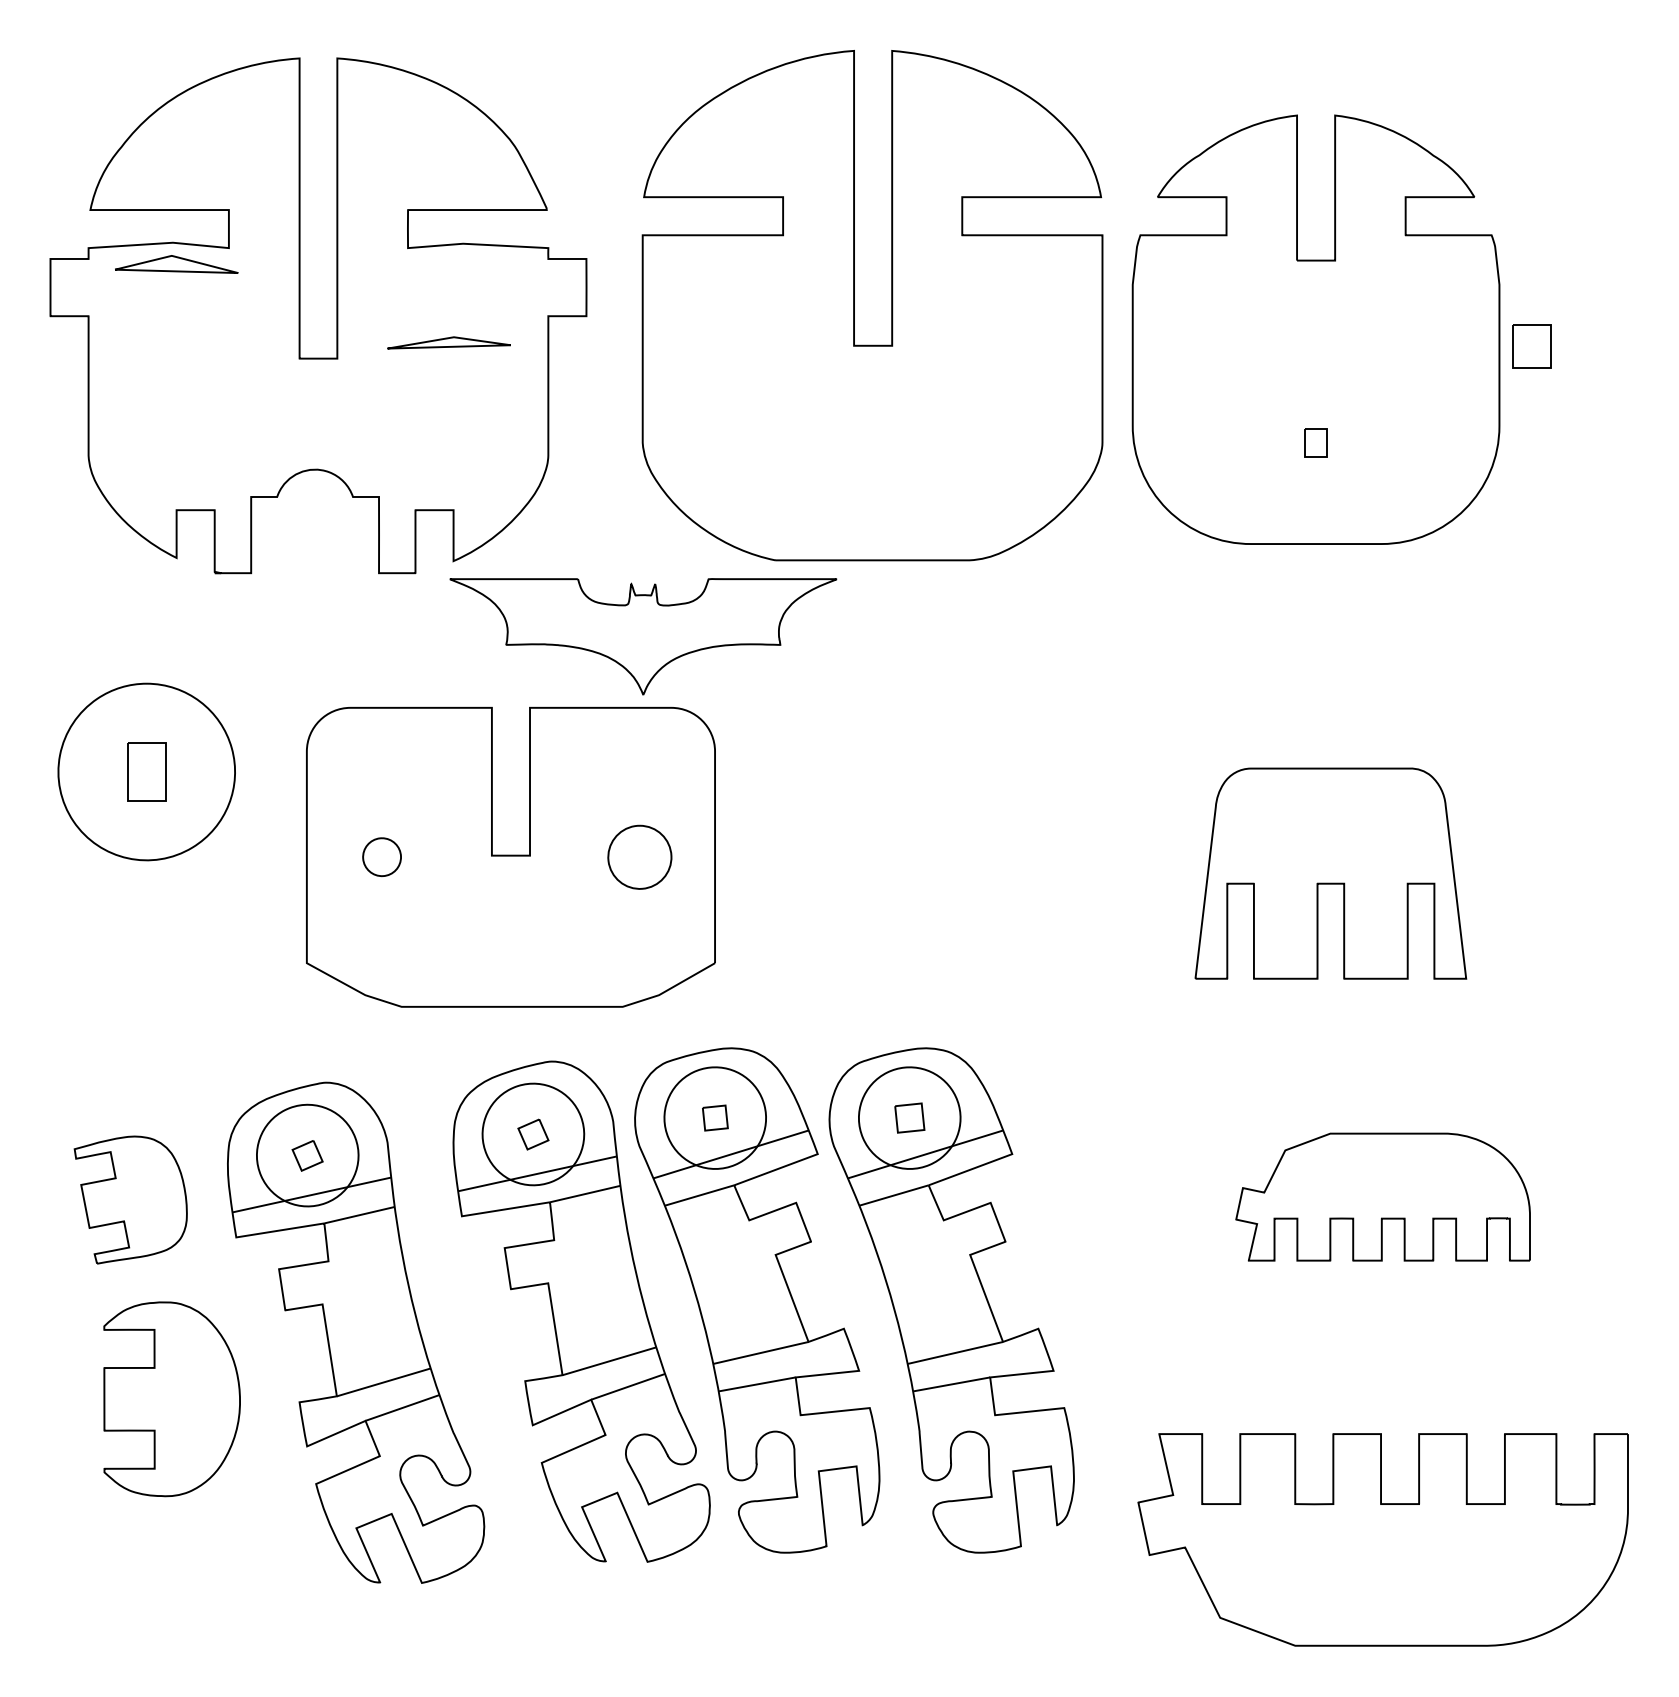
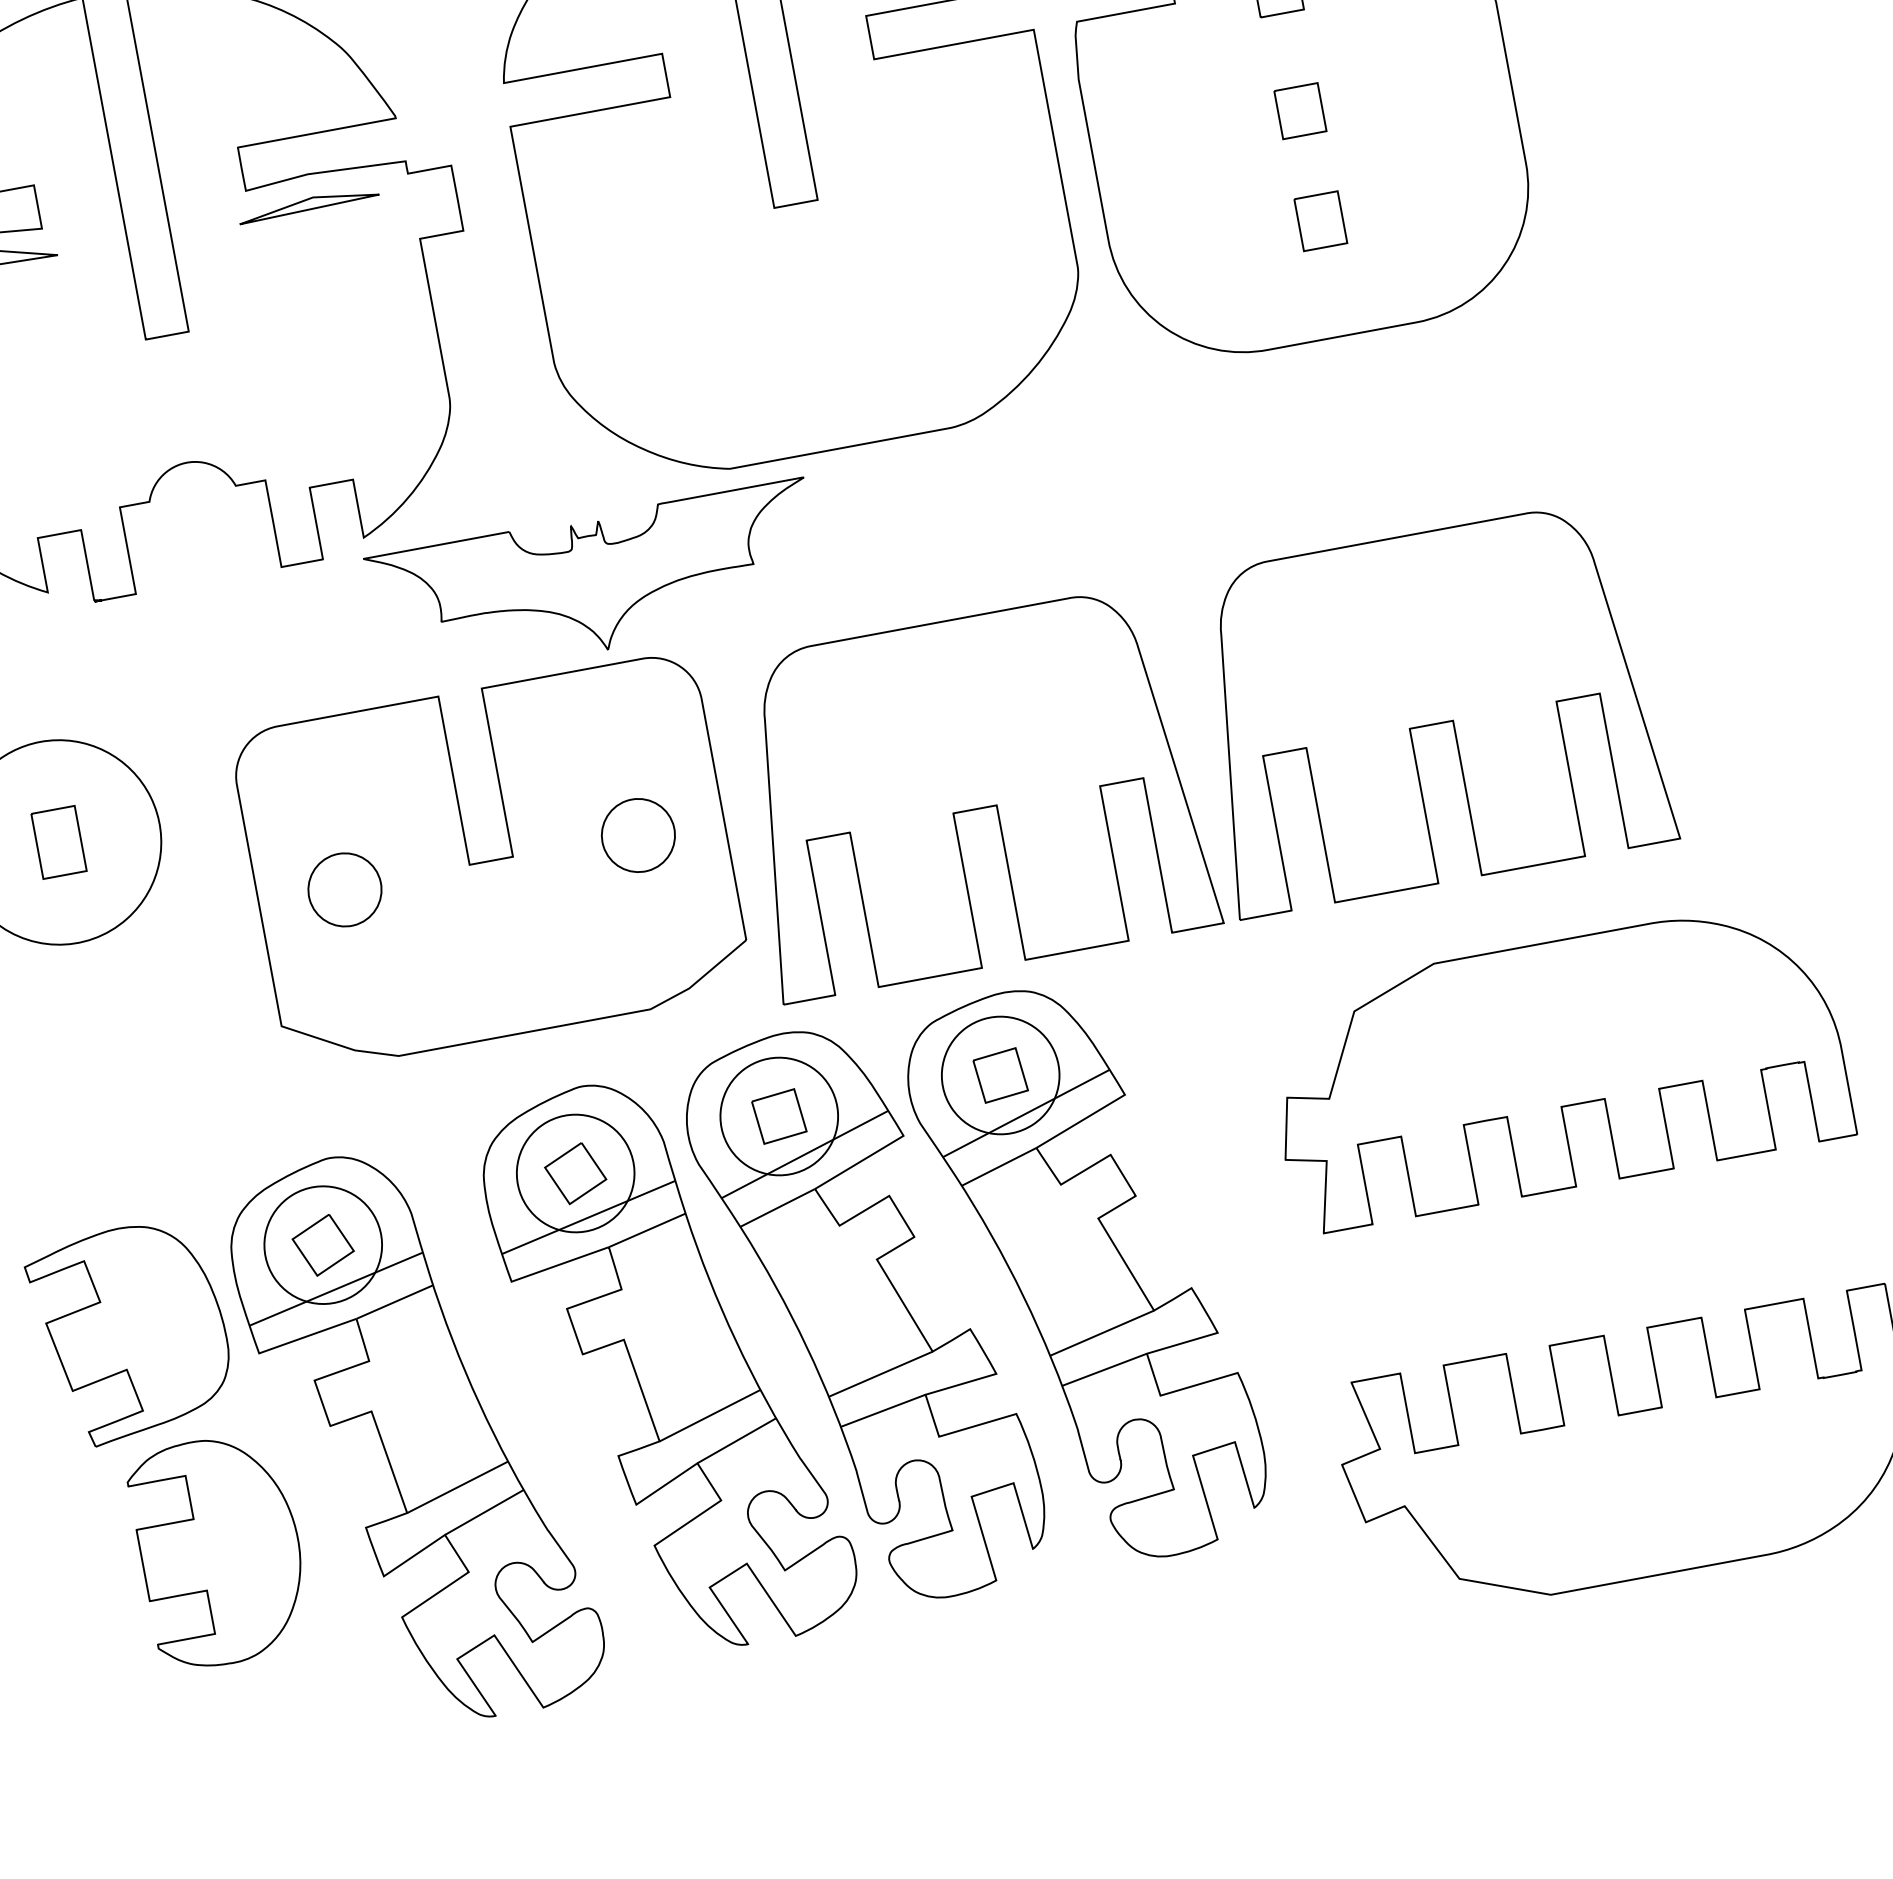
part: (448, 342) -> (307, 204), moved
part: (1531, 346) -> (1299, 111), moved
part: (1315, 442) -> (1320, 220), size x1.67
part: (381, 856) -> (344, 889), size x1.67
part: (929, 873) -> (971, 792), added
part: (1330, 873) -> (1428, 708), size x1.43
part: (715, 1117) -> (779, 1115), size x1.67
part: (909, 1117) -> (1000, 1074), size x1.43
part: (533, 1134) -> (575, 1173), size x1.67
part: (307, 1155) -> (322, 1245), size x1.67
part: (1382, 1196) -> (1555, 1064), size x1.67
part: (130, 1199) -> (130, 1332), size x1.43

